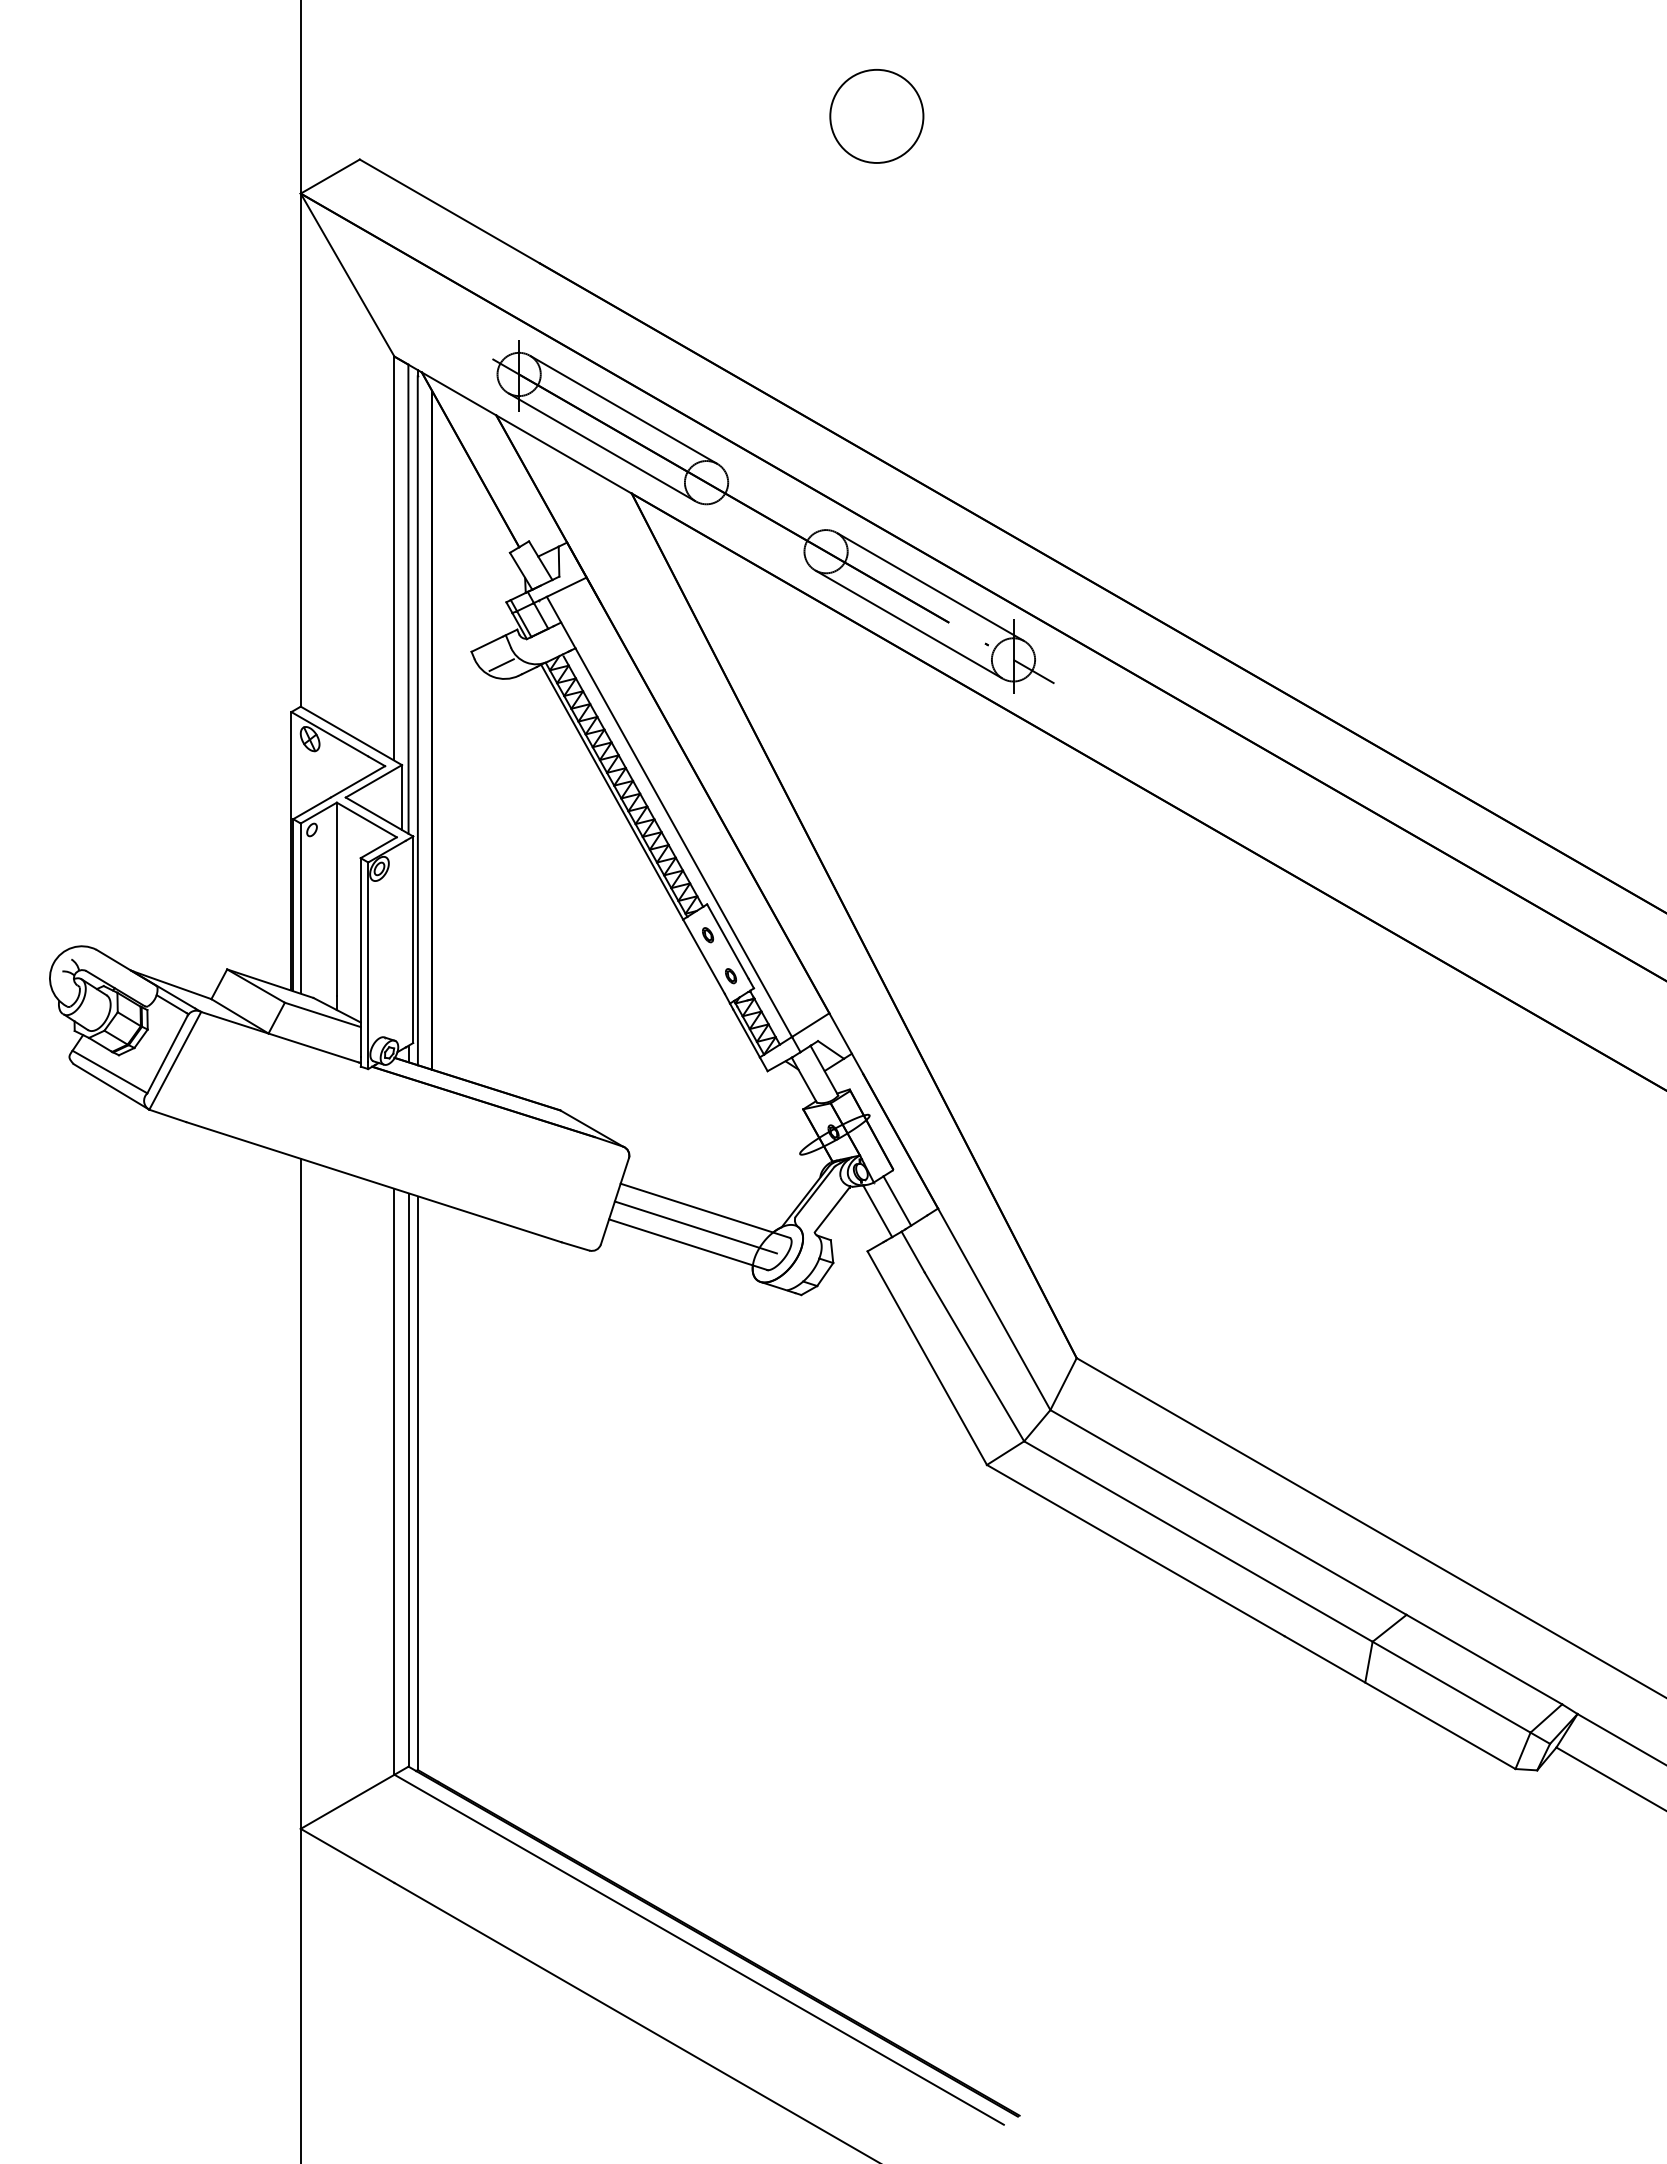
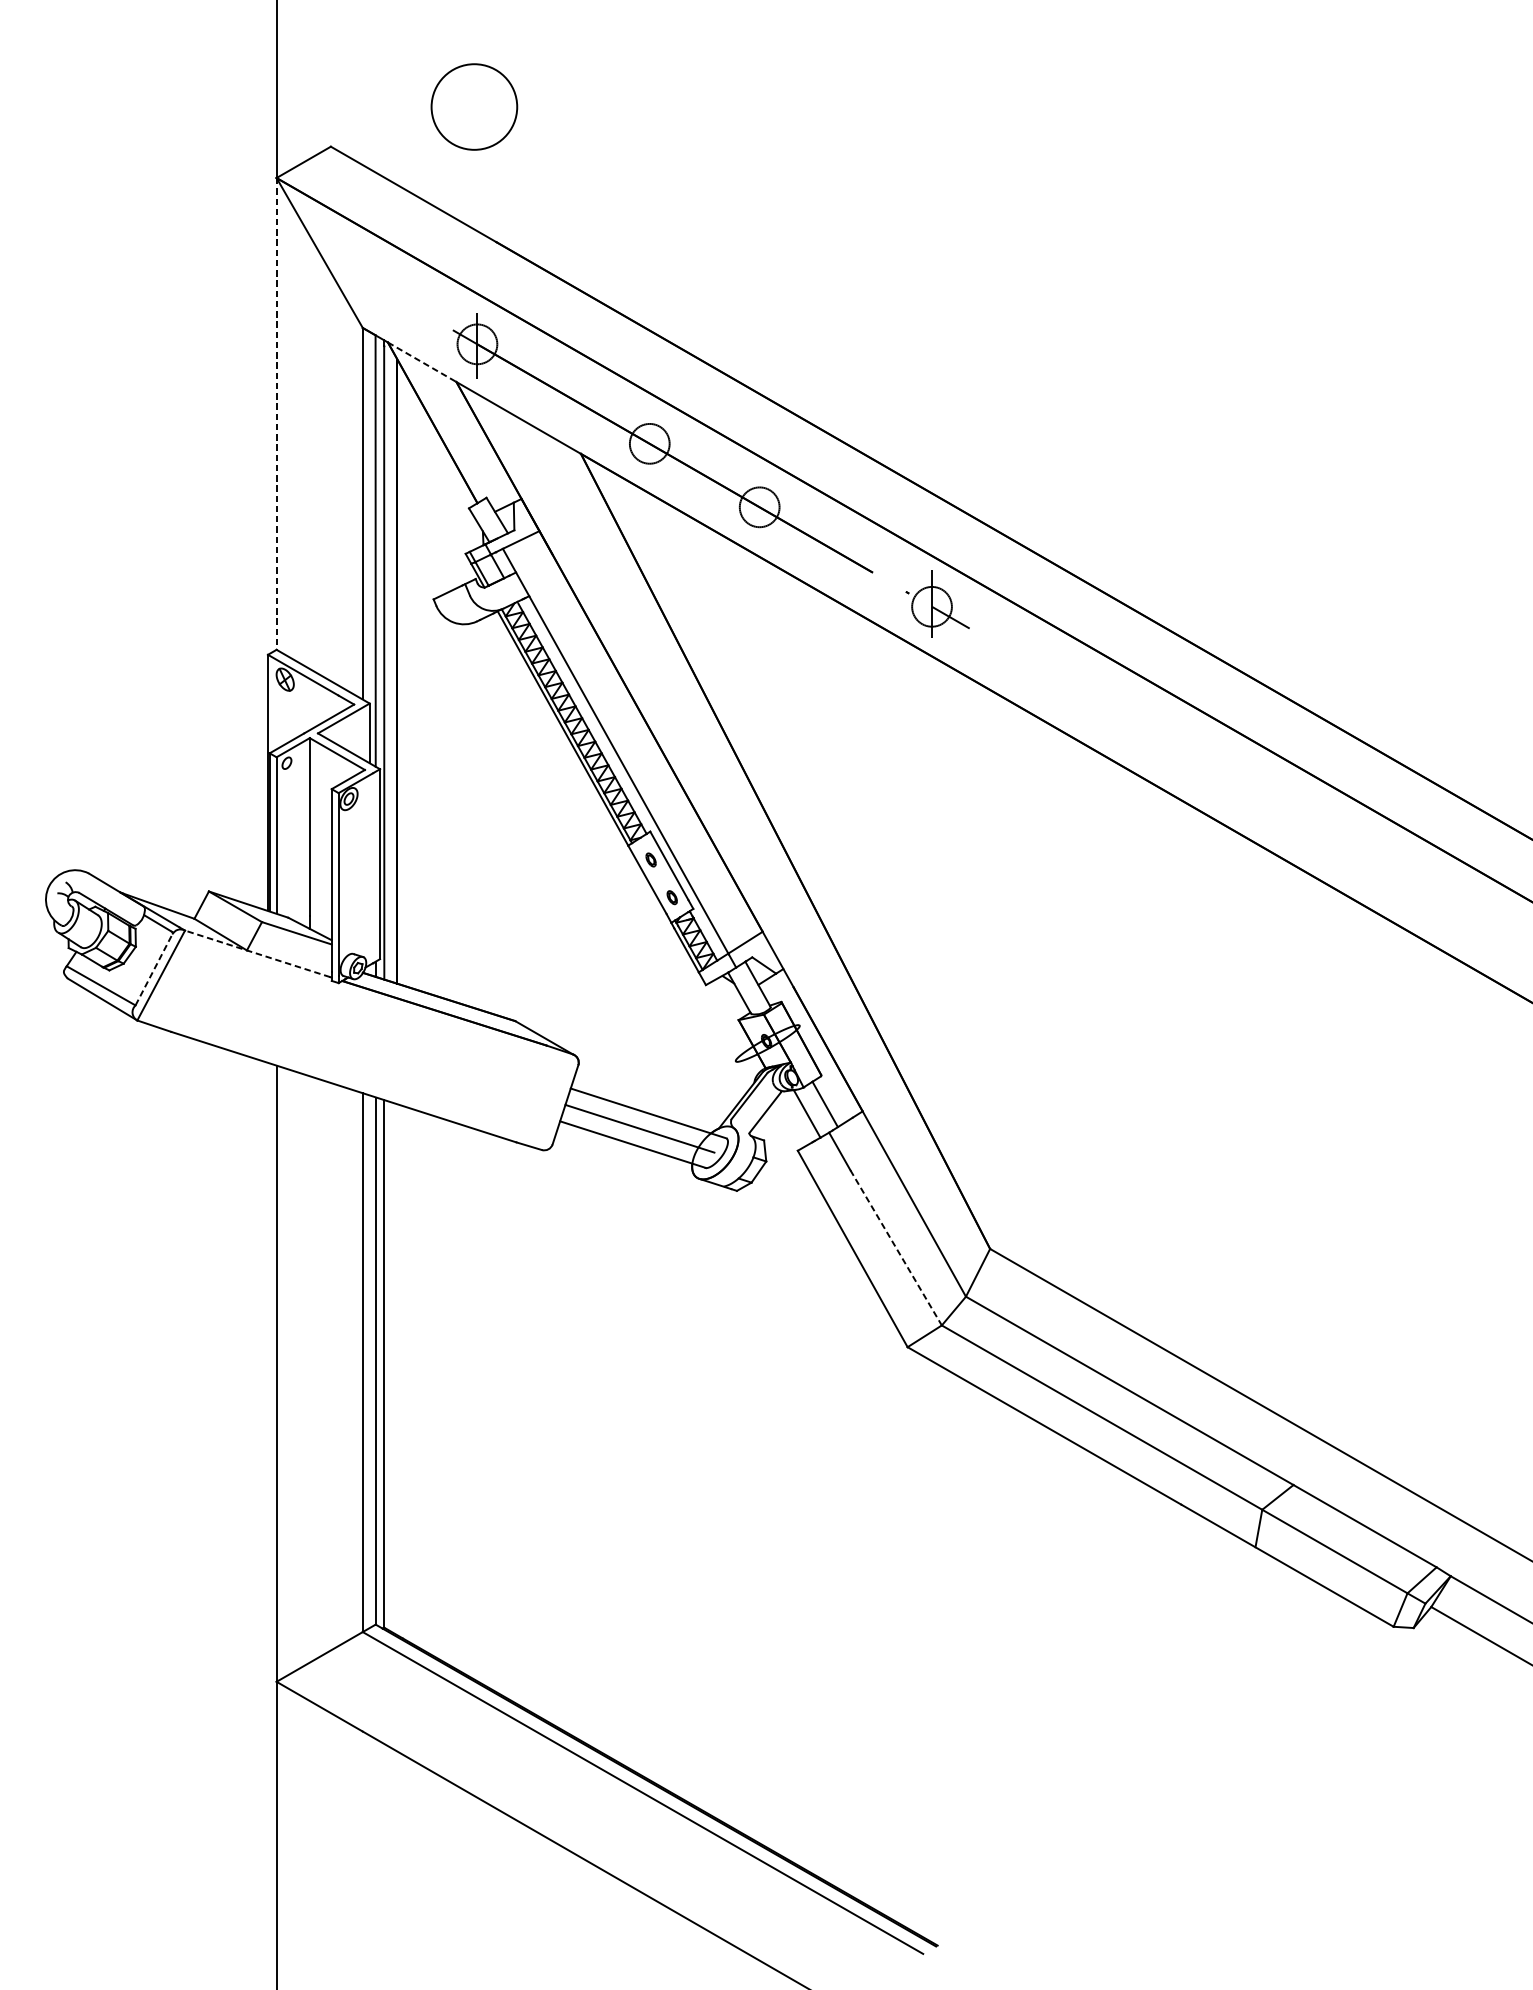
circle: (876, 116) -> (474, 107), moved
line: (459, 394) -> (422, 362), solid -> dashed
line: (623, 409) -> (573, 376), removed
line: (601, 447) -> (553, 411), removed
line: (300, 450) -> (276, 414), solid -> dashed
line: (930, 586) -> (855, 539), removed
line: (908, 624) -> (835, 574), removed
line: (501, 665) -> (461, 611), removed
line: (280, 1037) -> (257, 954), solid -> dashed
line: (167, 1054) -> (154, 969), solid -> dashed
line: (974, 1356) -> (896, 1247), solid -> dashed

